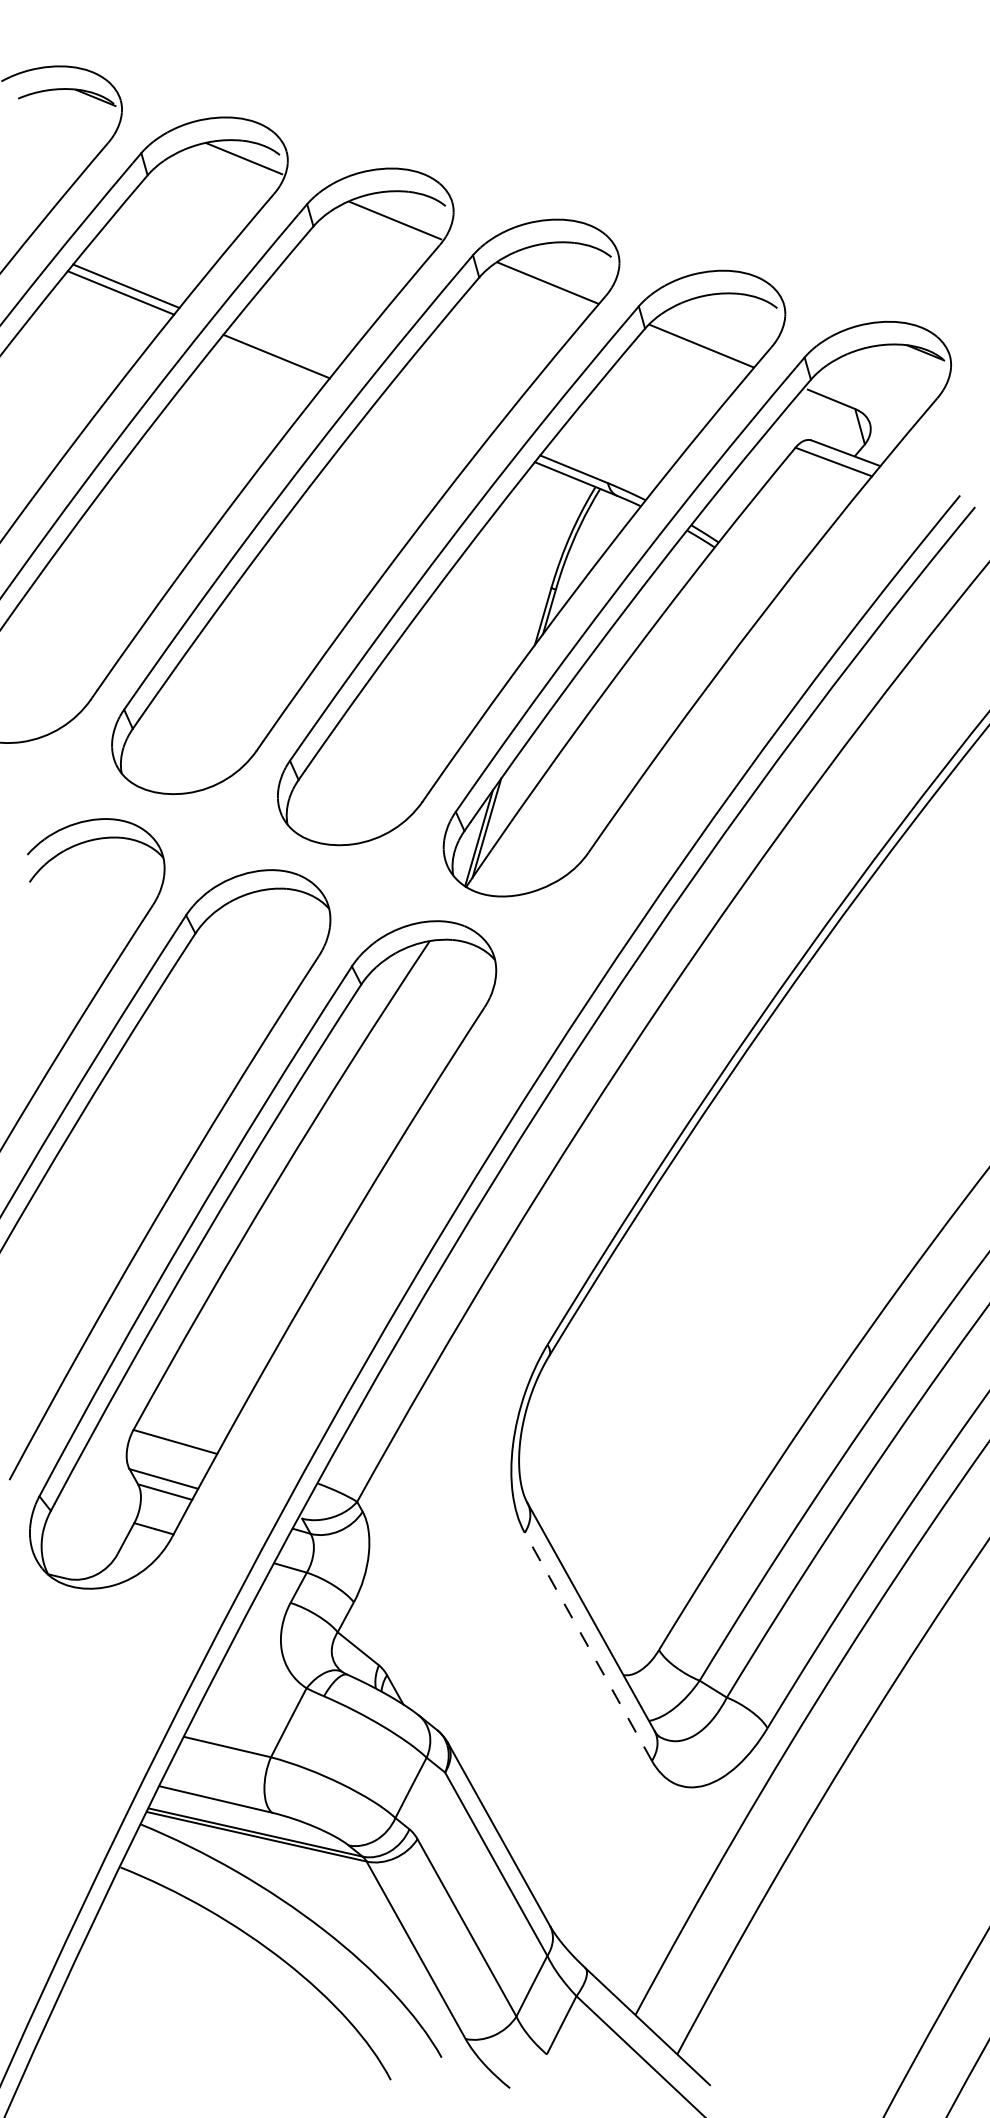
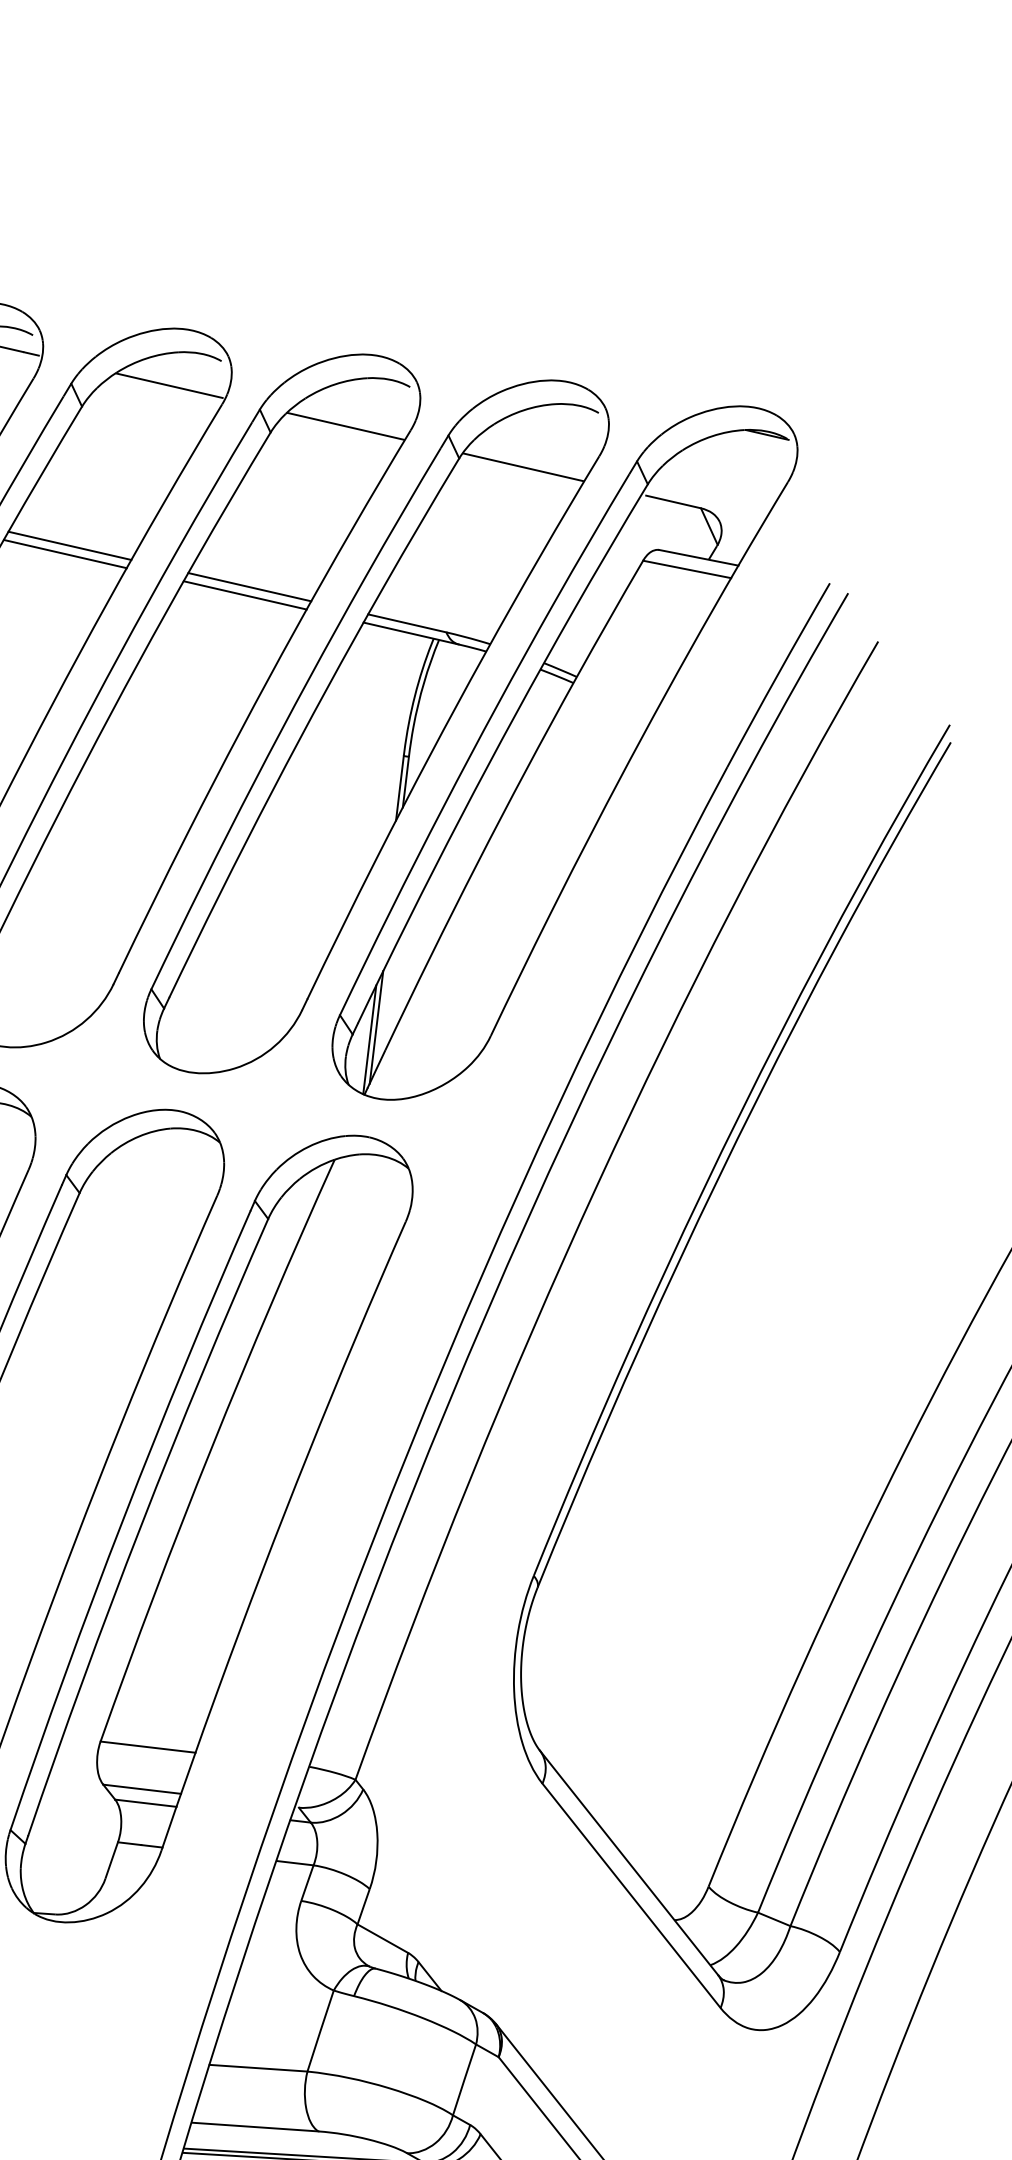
line: (281, 349) -> (69, 545), added
line: (437, 413) -> (249, 587), added
line: (432, 420) -> (245, 595), added
line: (588, 1646) -> (631, 1895), dashed -> solid

